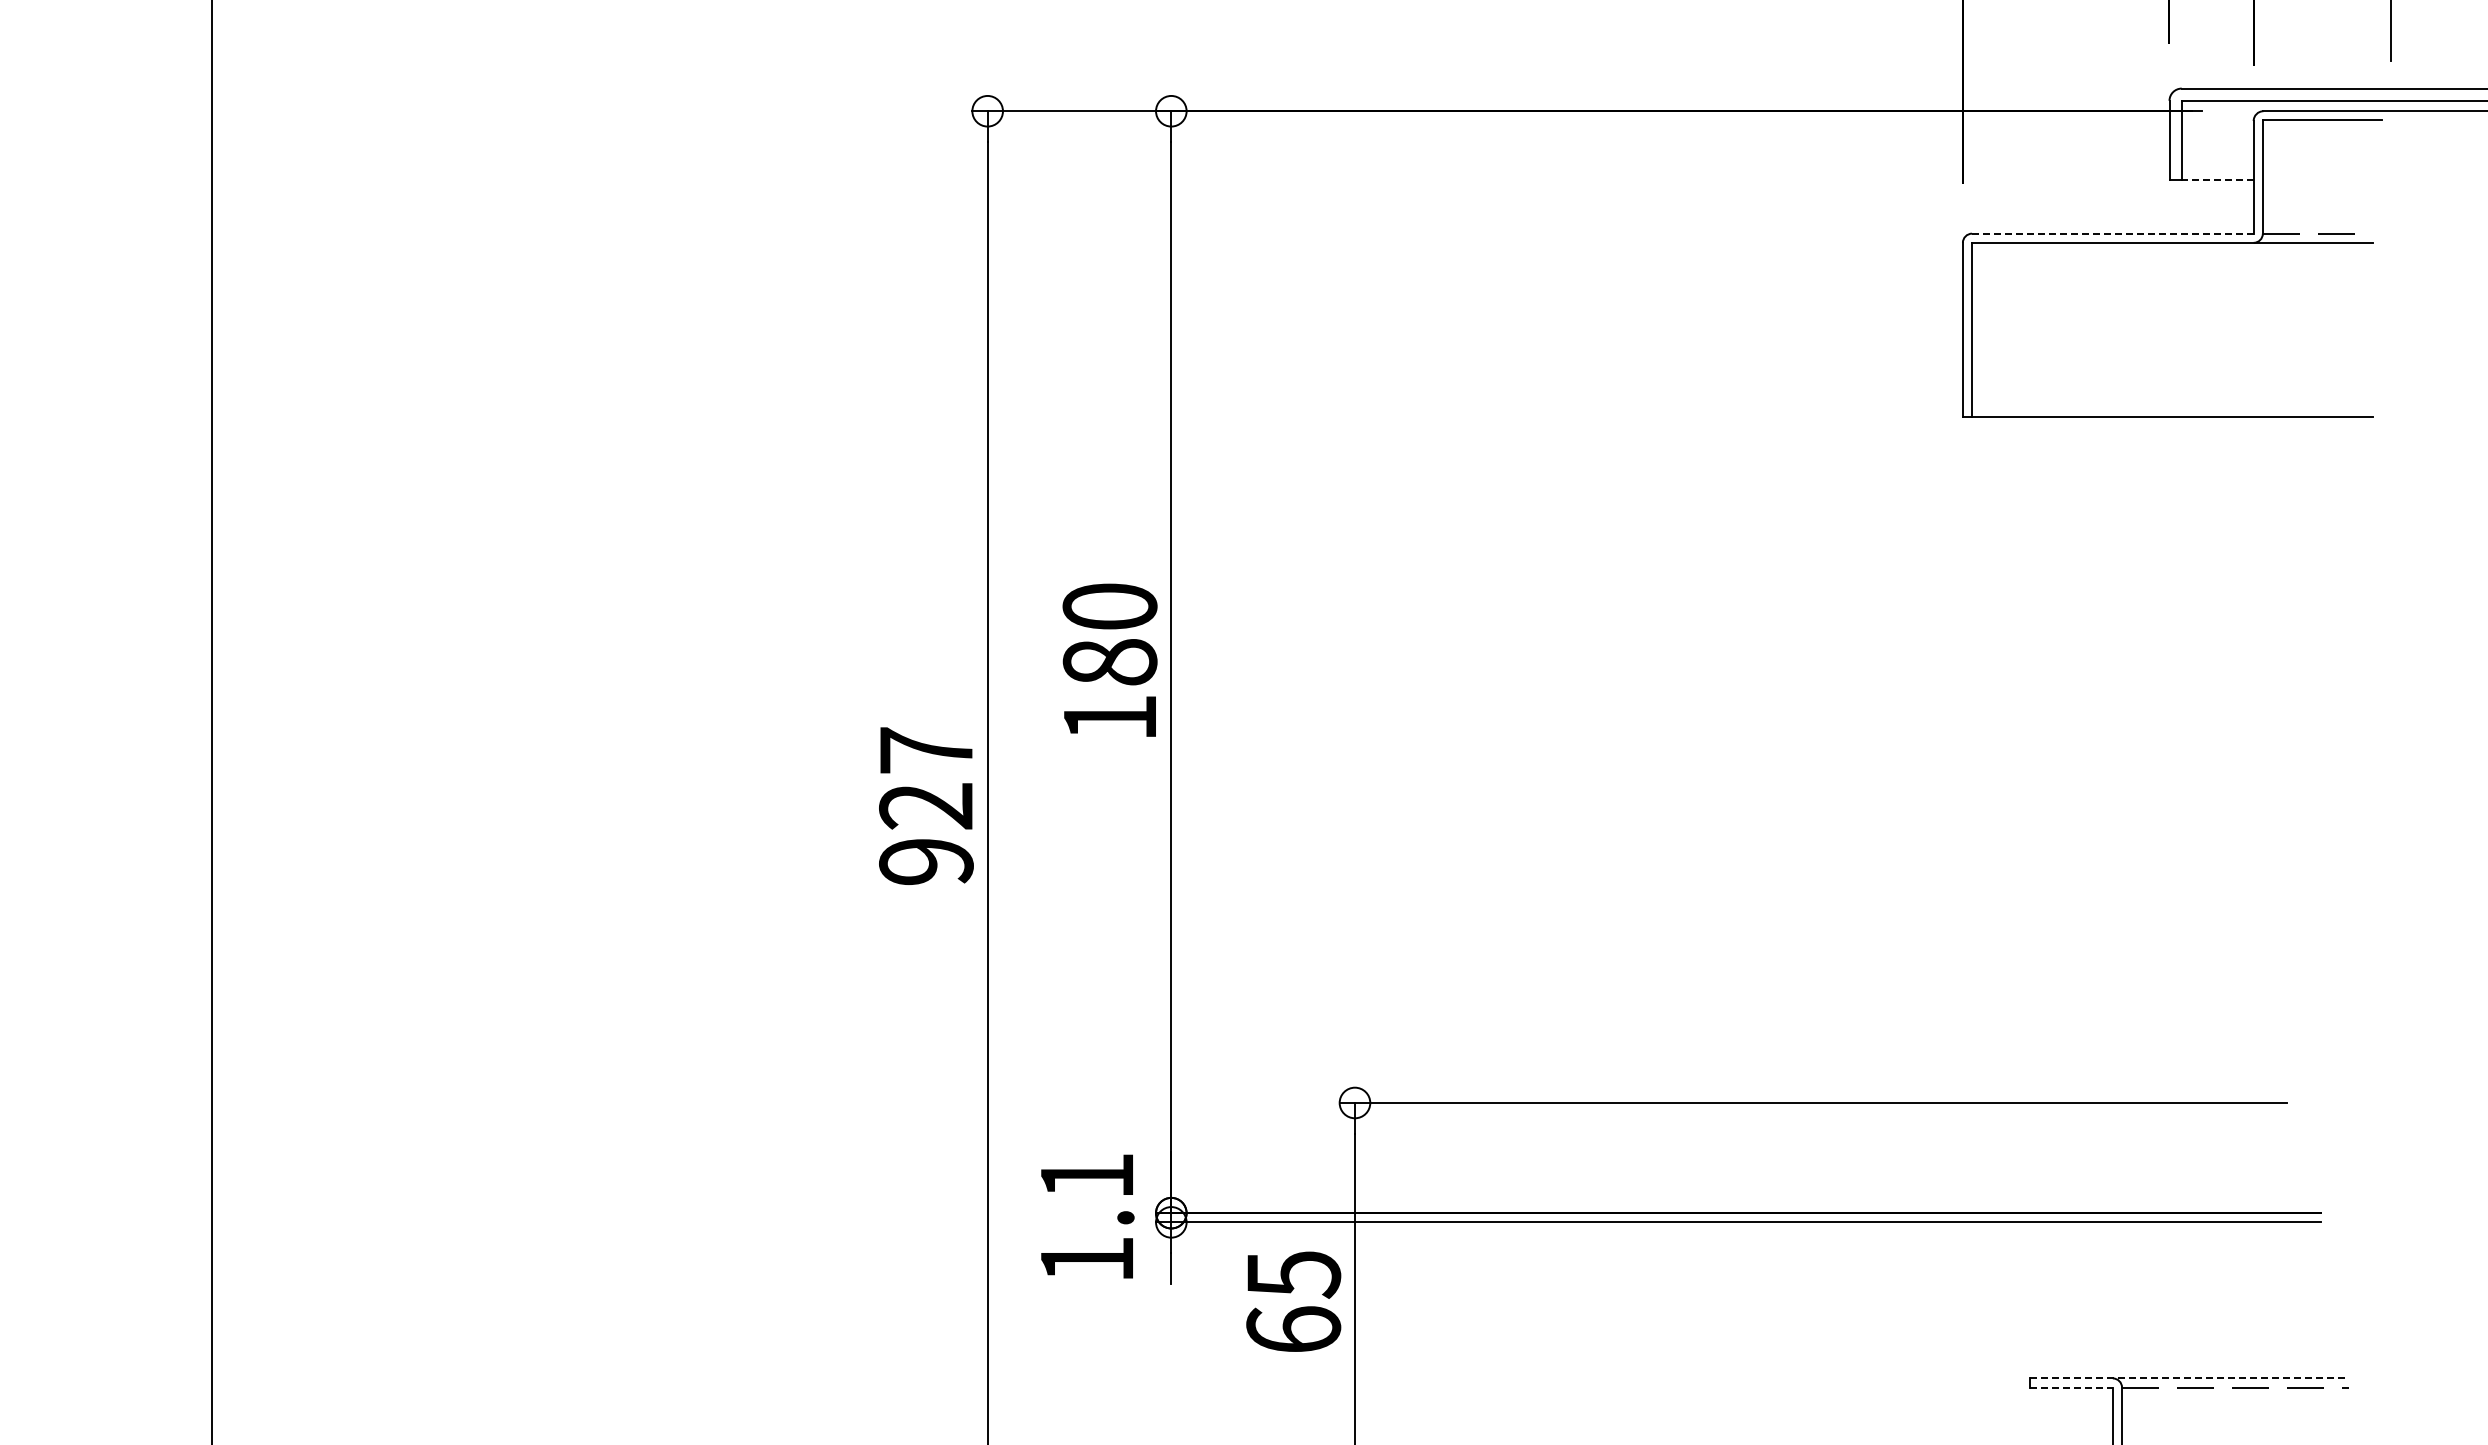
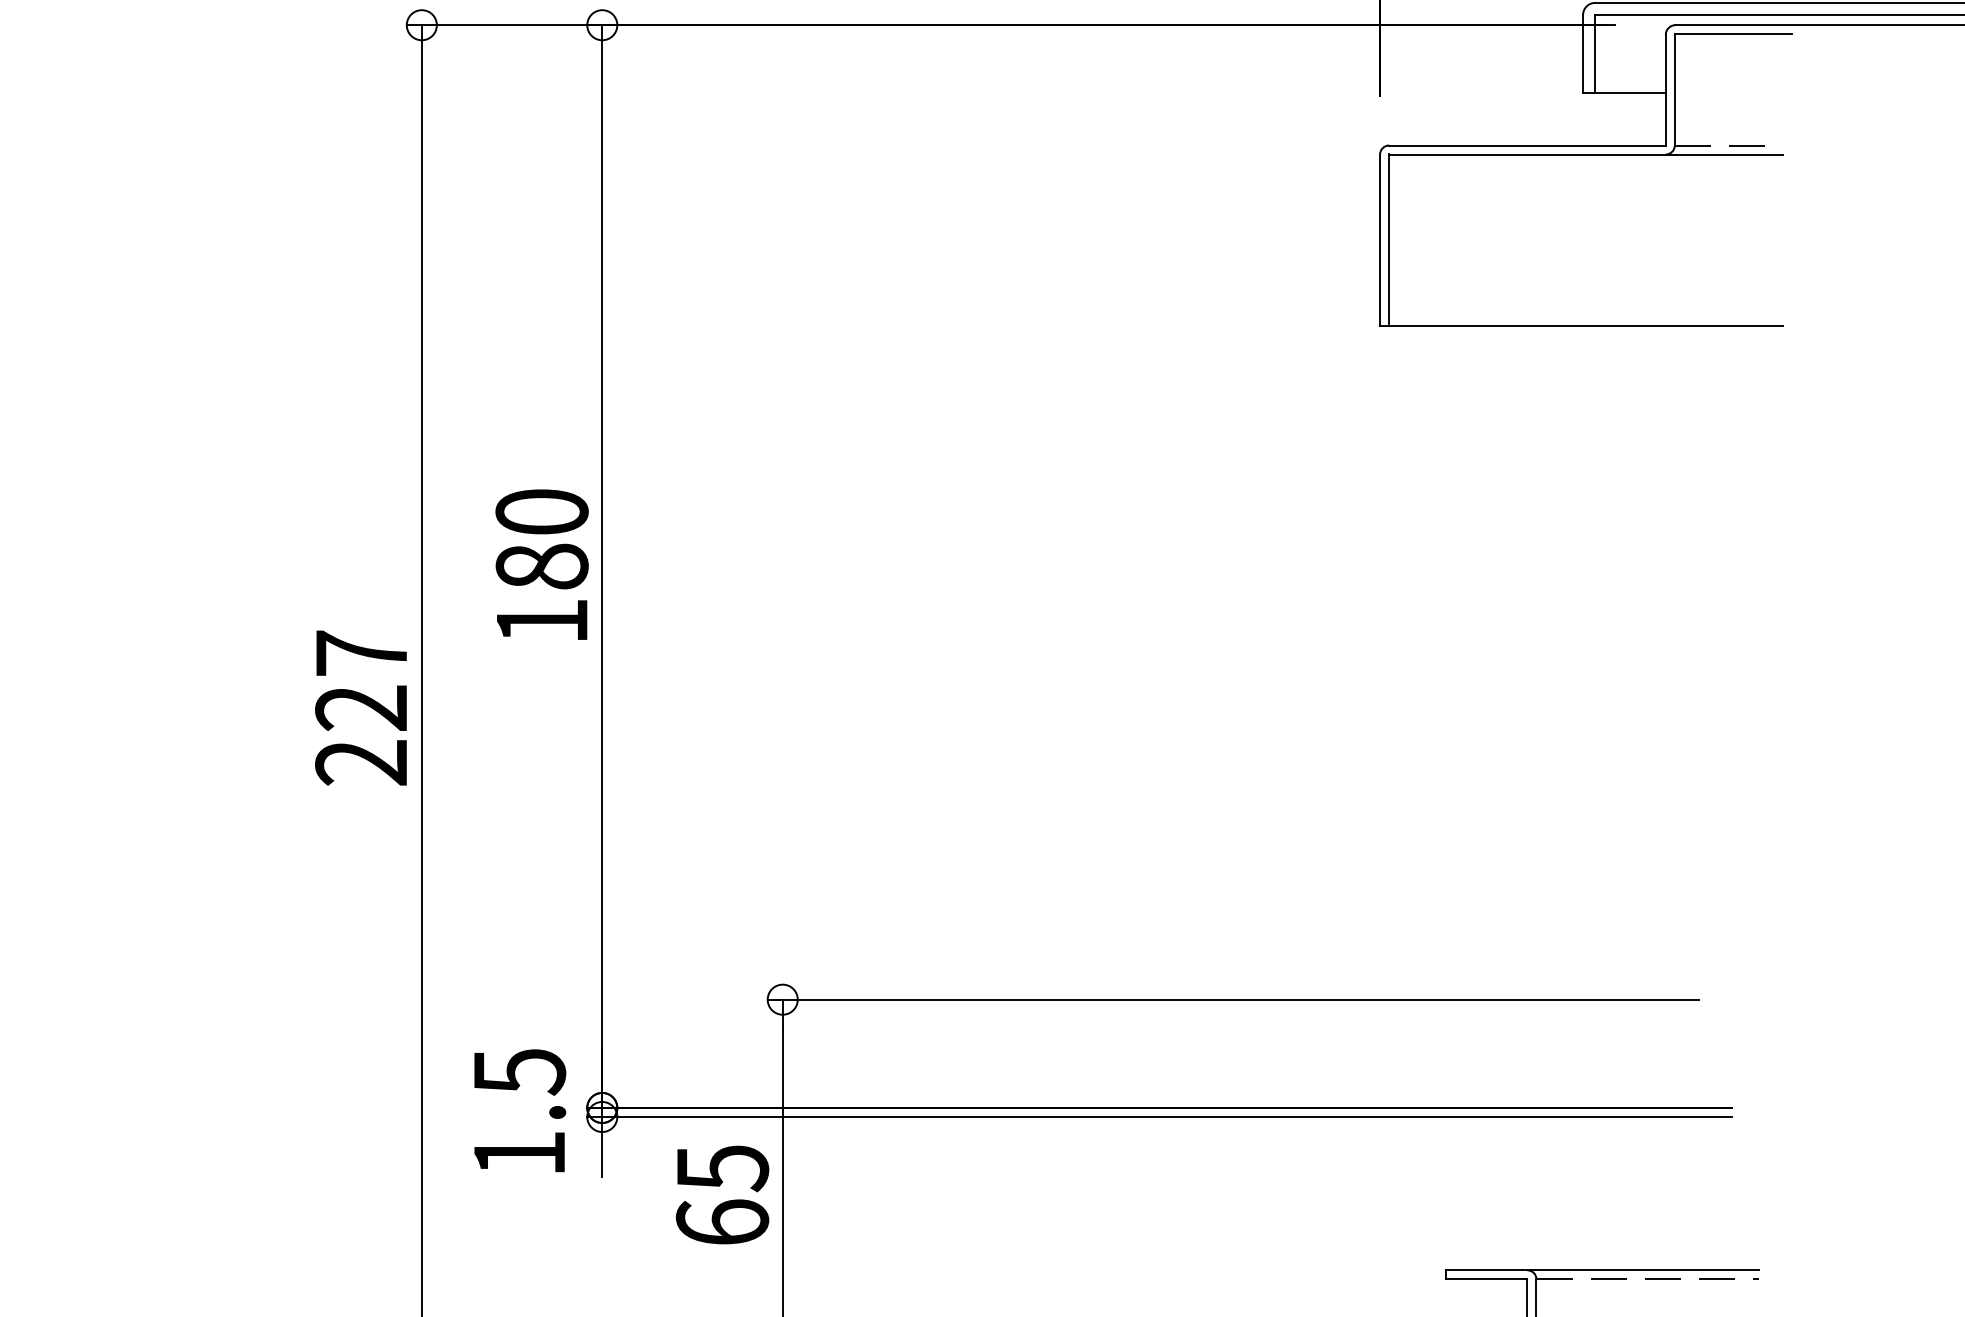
line: (2217, 180) -> (1630, 93), dashed -> solid
line: (2112, 233) -> (1527, 145), dashed -> solid
text: (926, 862) -> (361, 763), 927 -> 227
text: (1087, 1176) -> (519, 1071), 1.1 -> 1.5
line: (2189, 1378) -> (1602, 1270), dashed -> solid
line: (2072, 1387) -> (1487, 1279), dashed -> solid

